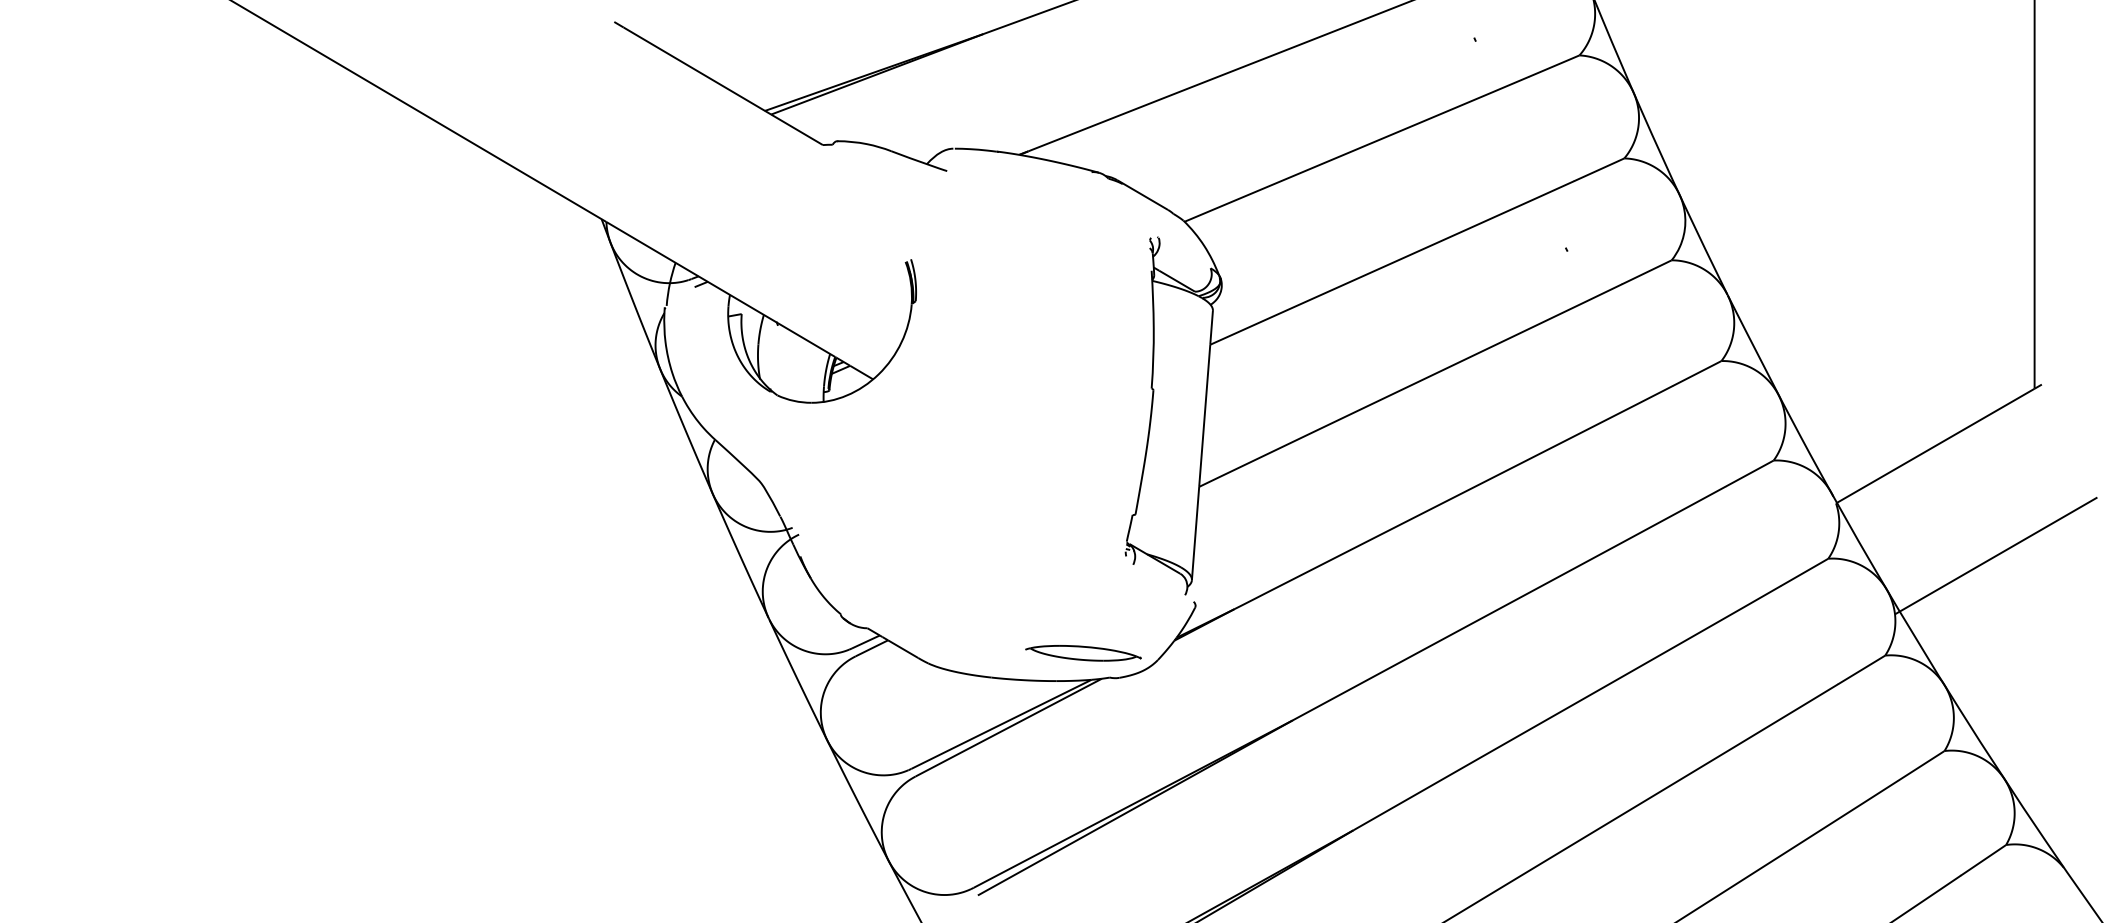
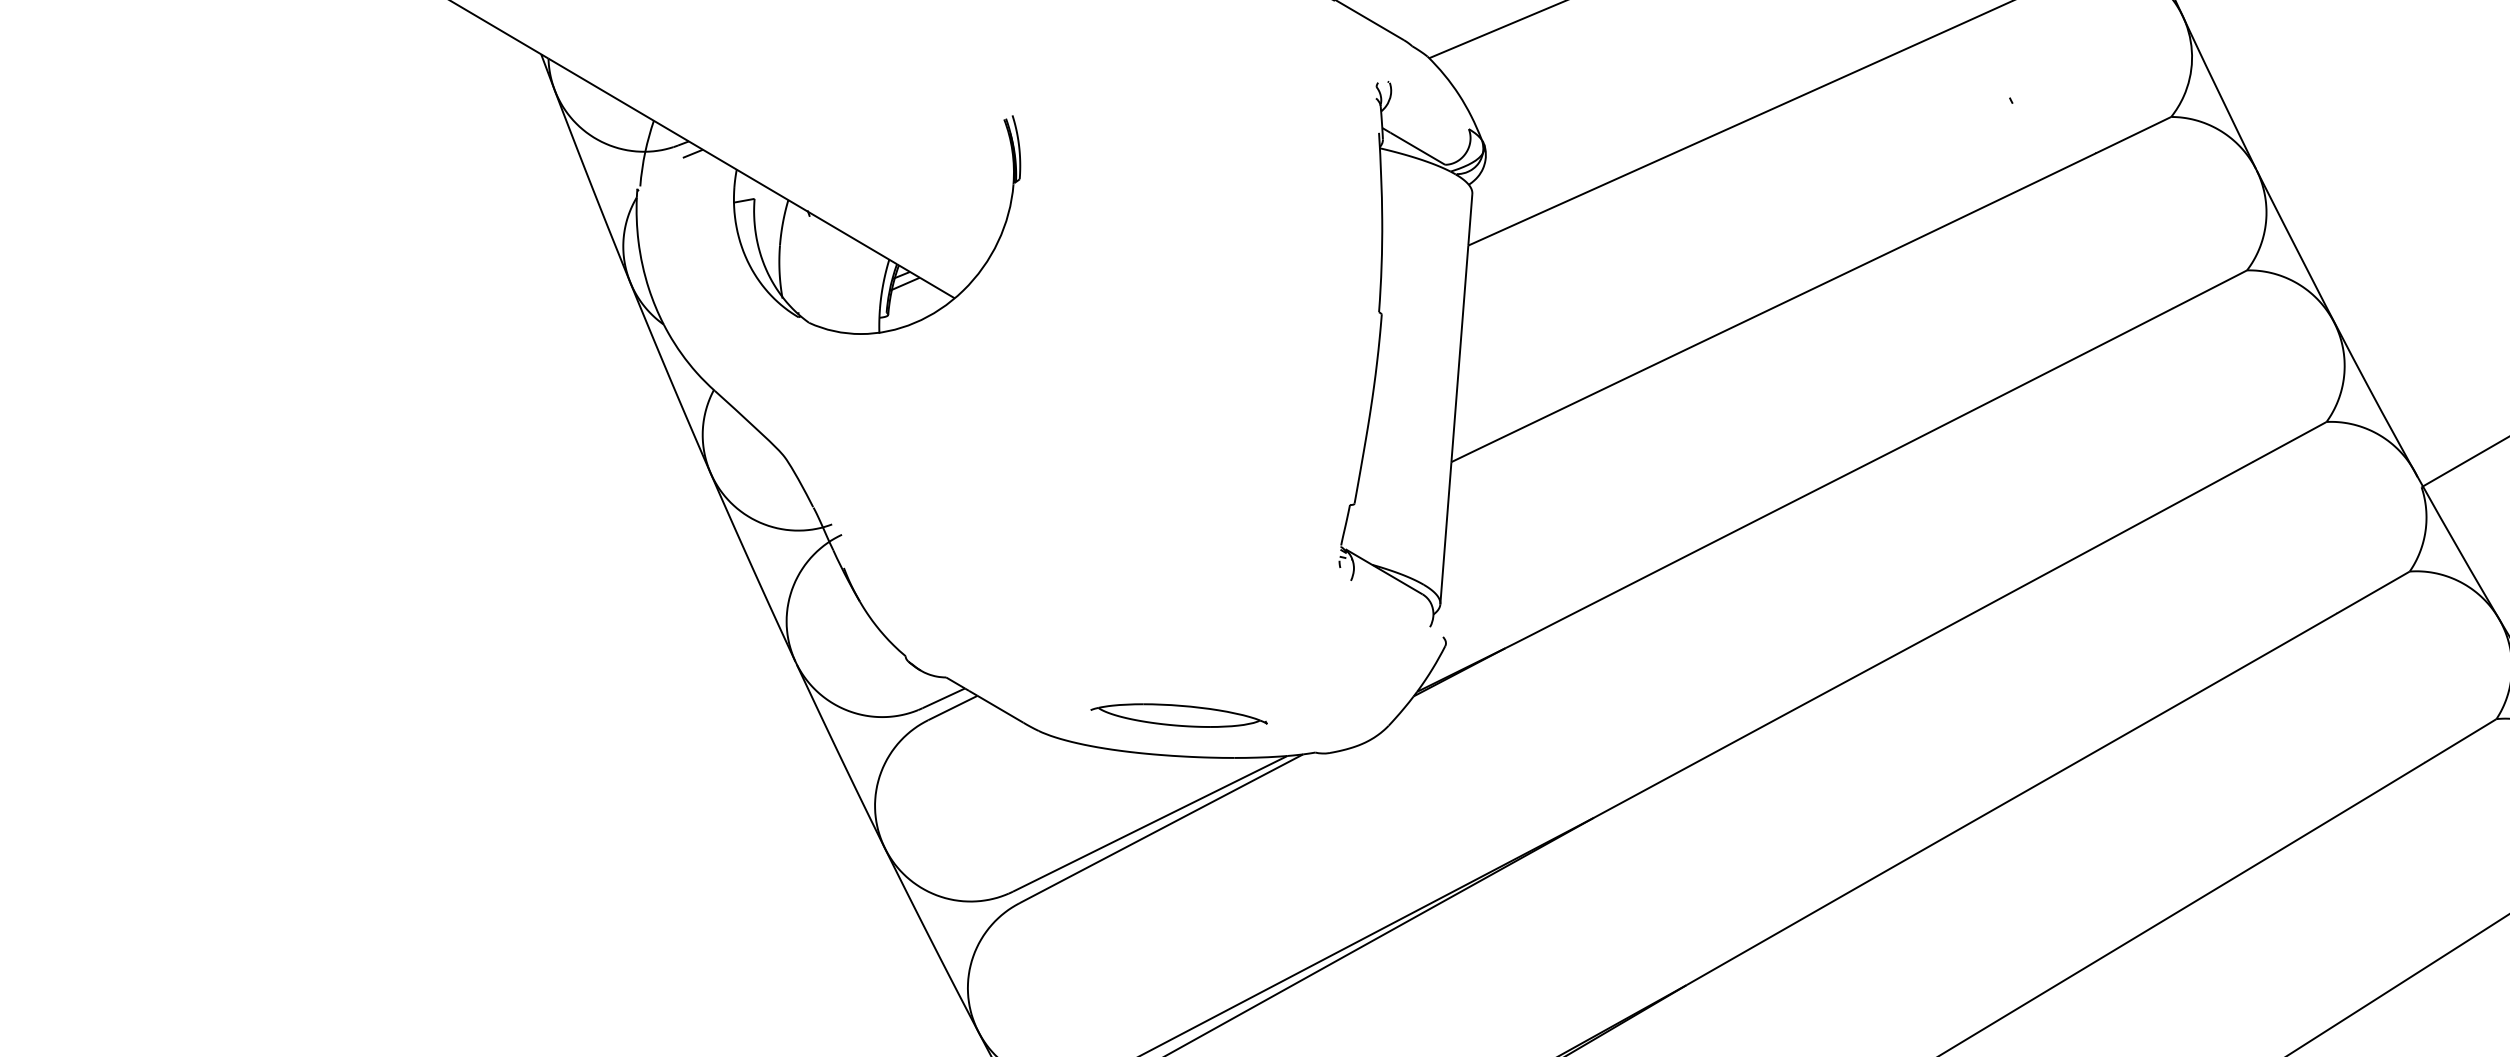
part: (1083, 653) -> (1179, 715), moved

